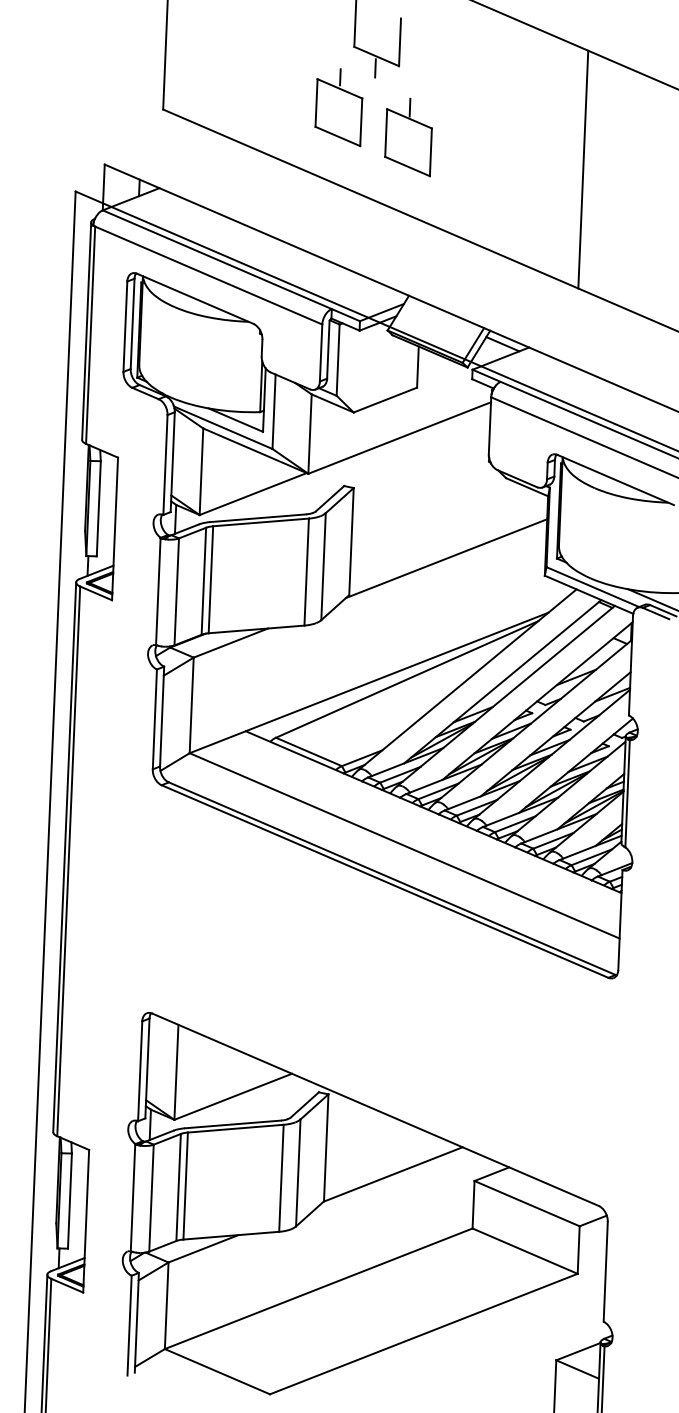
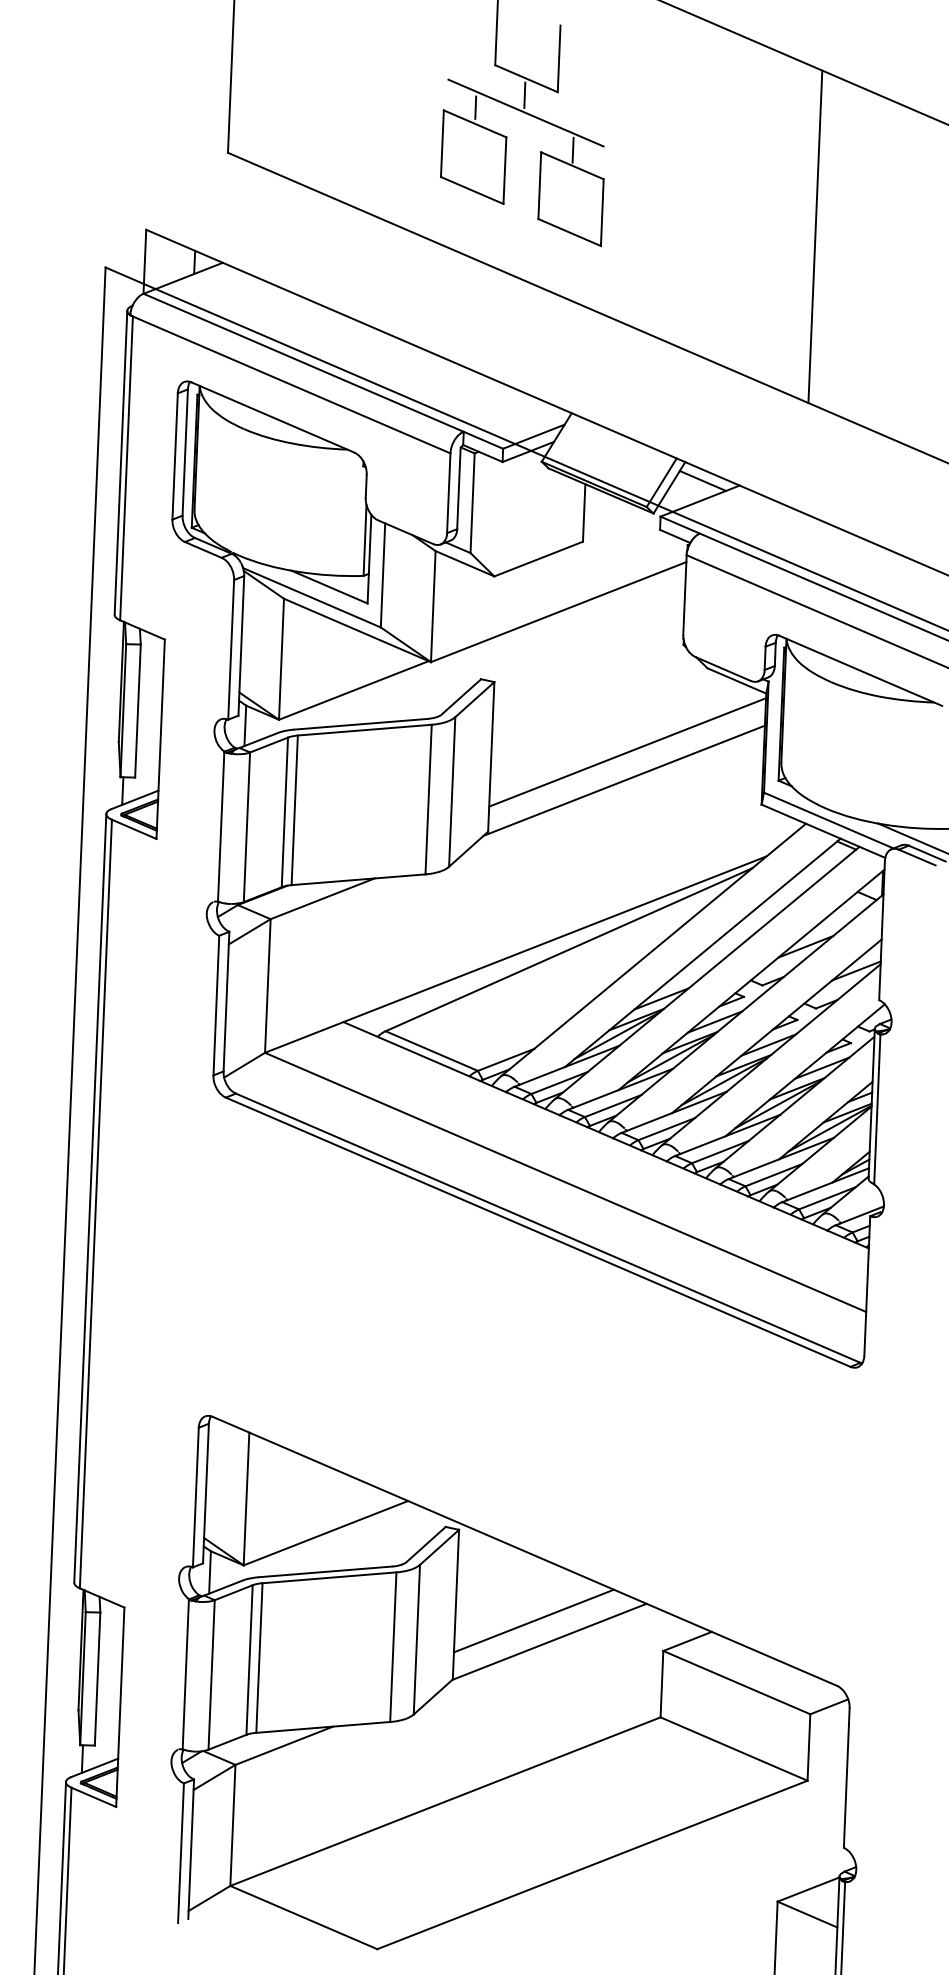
line: (375, 80) -> (525, 112), added
line: (448, 538) -> (627, 752), added
line: (381, 1159) -> (533, 1620), added

